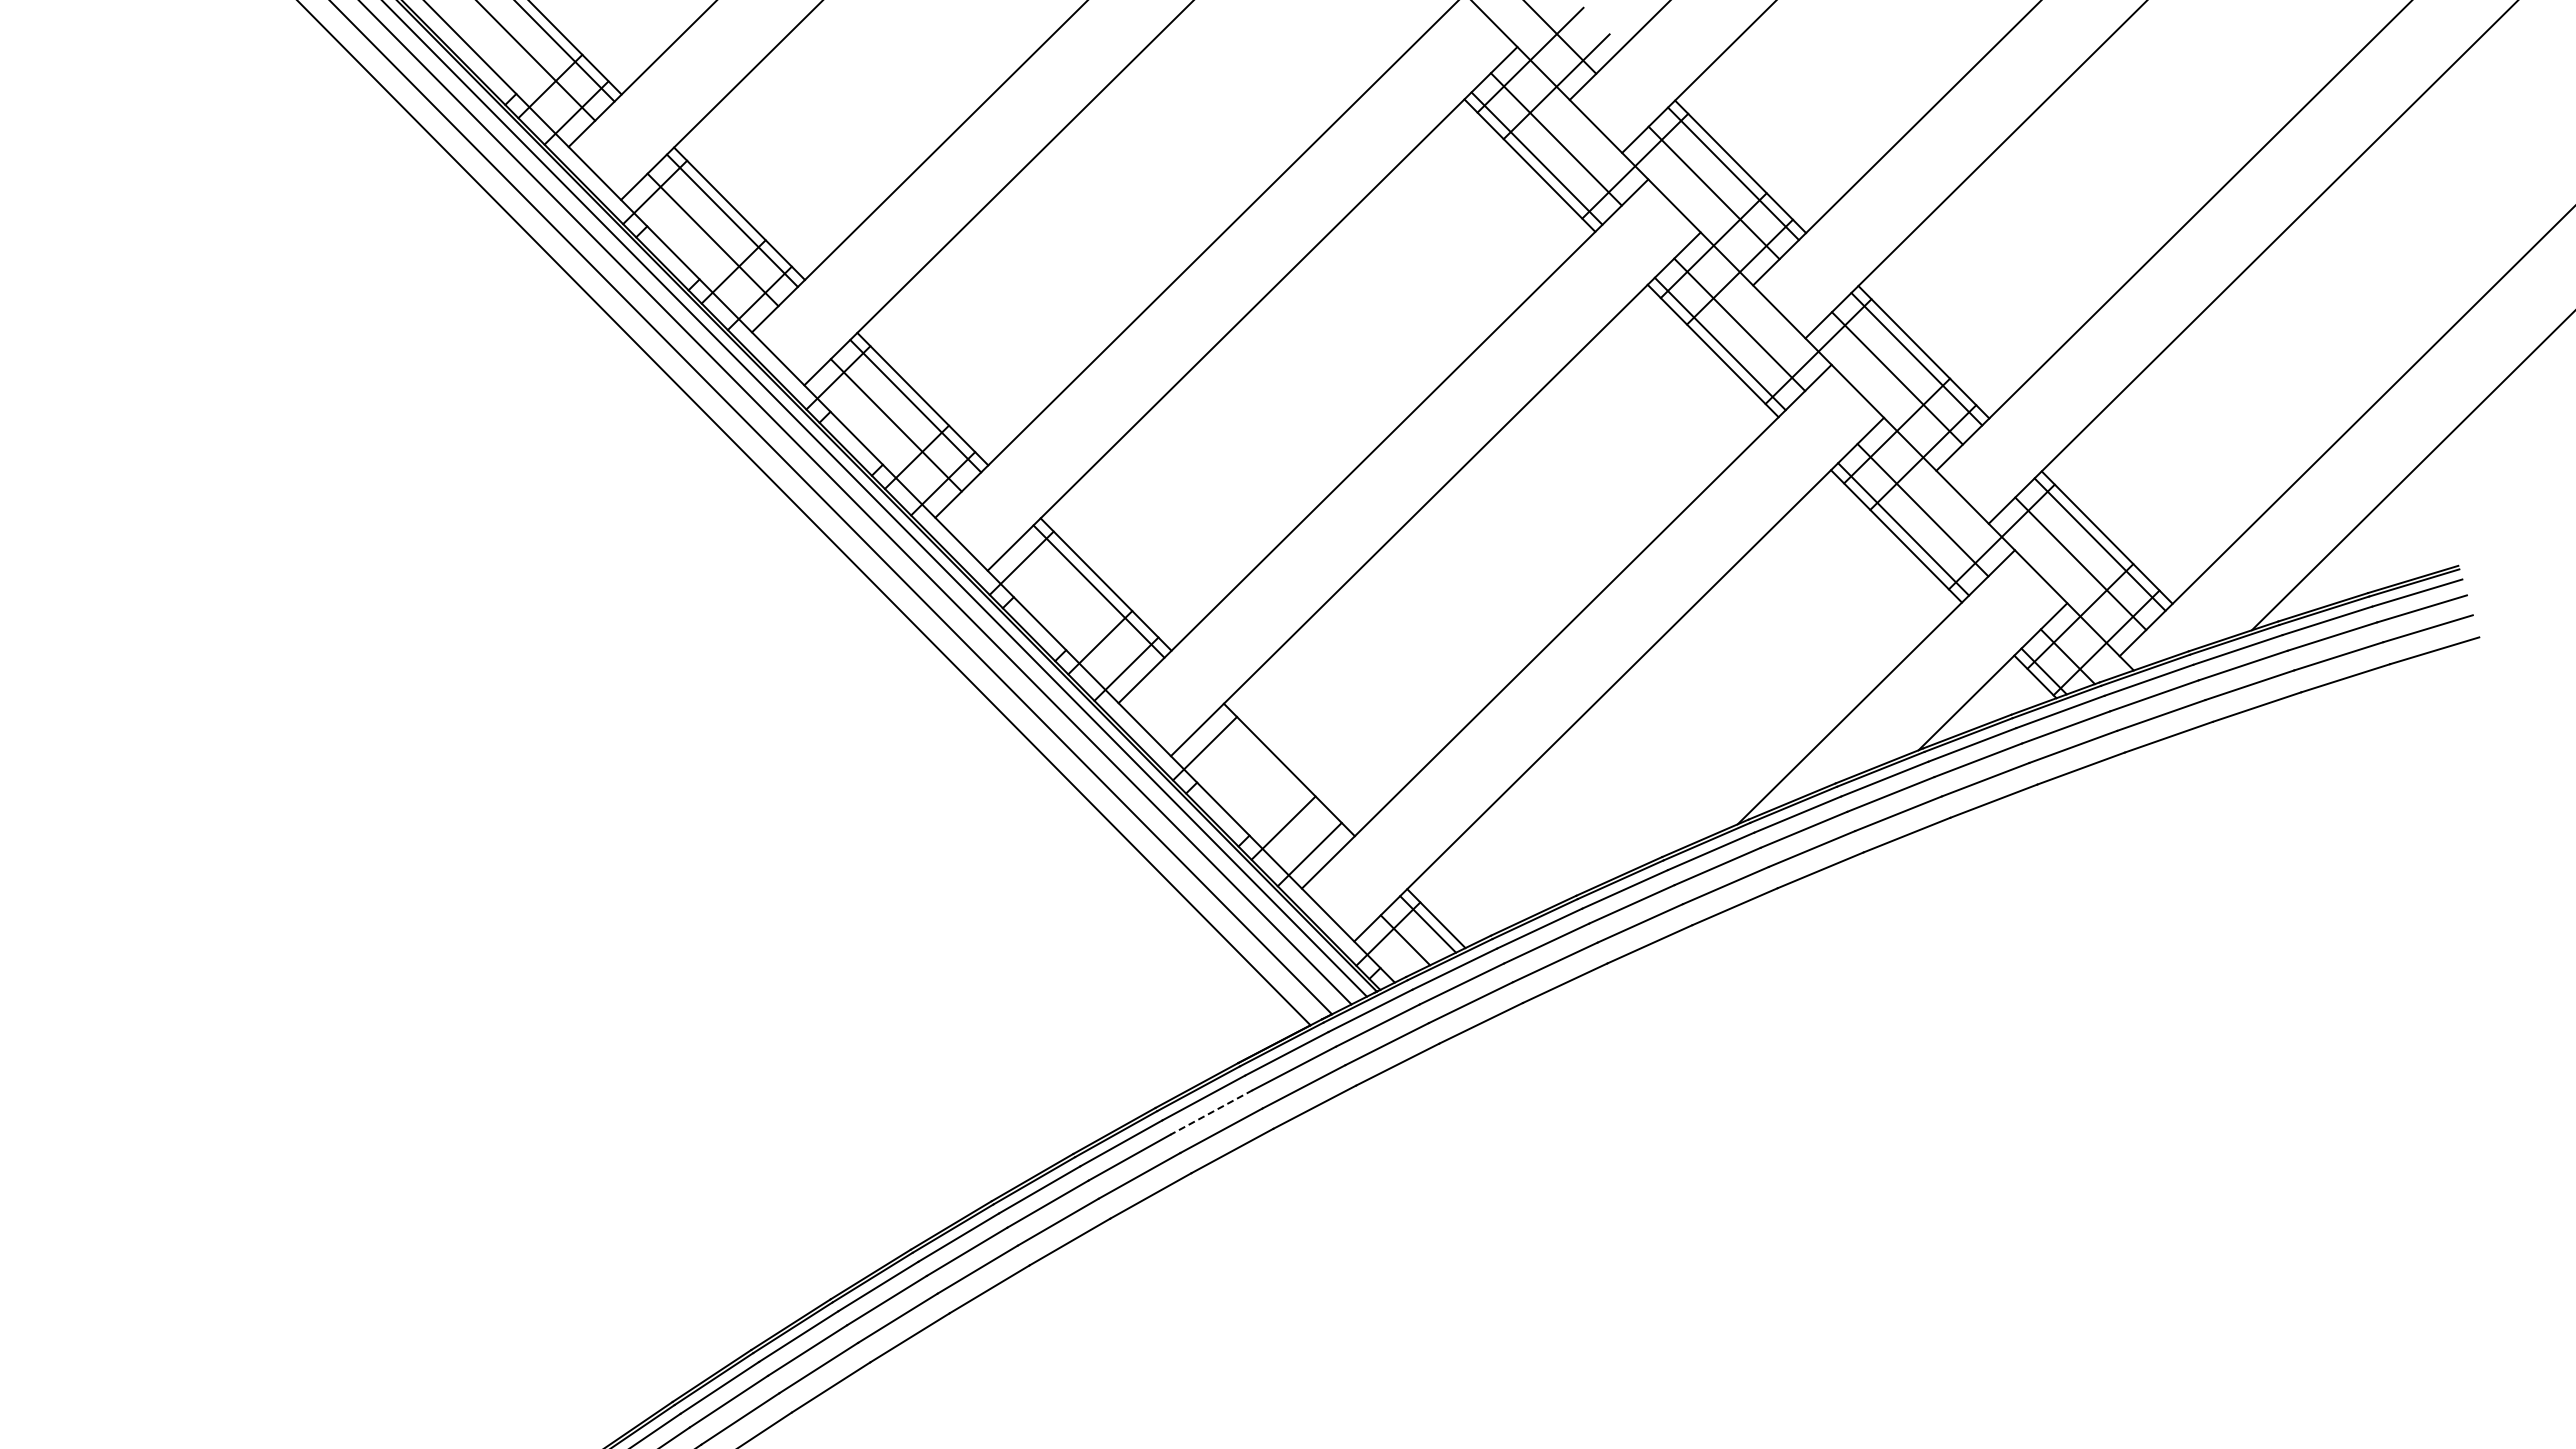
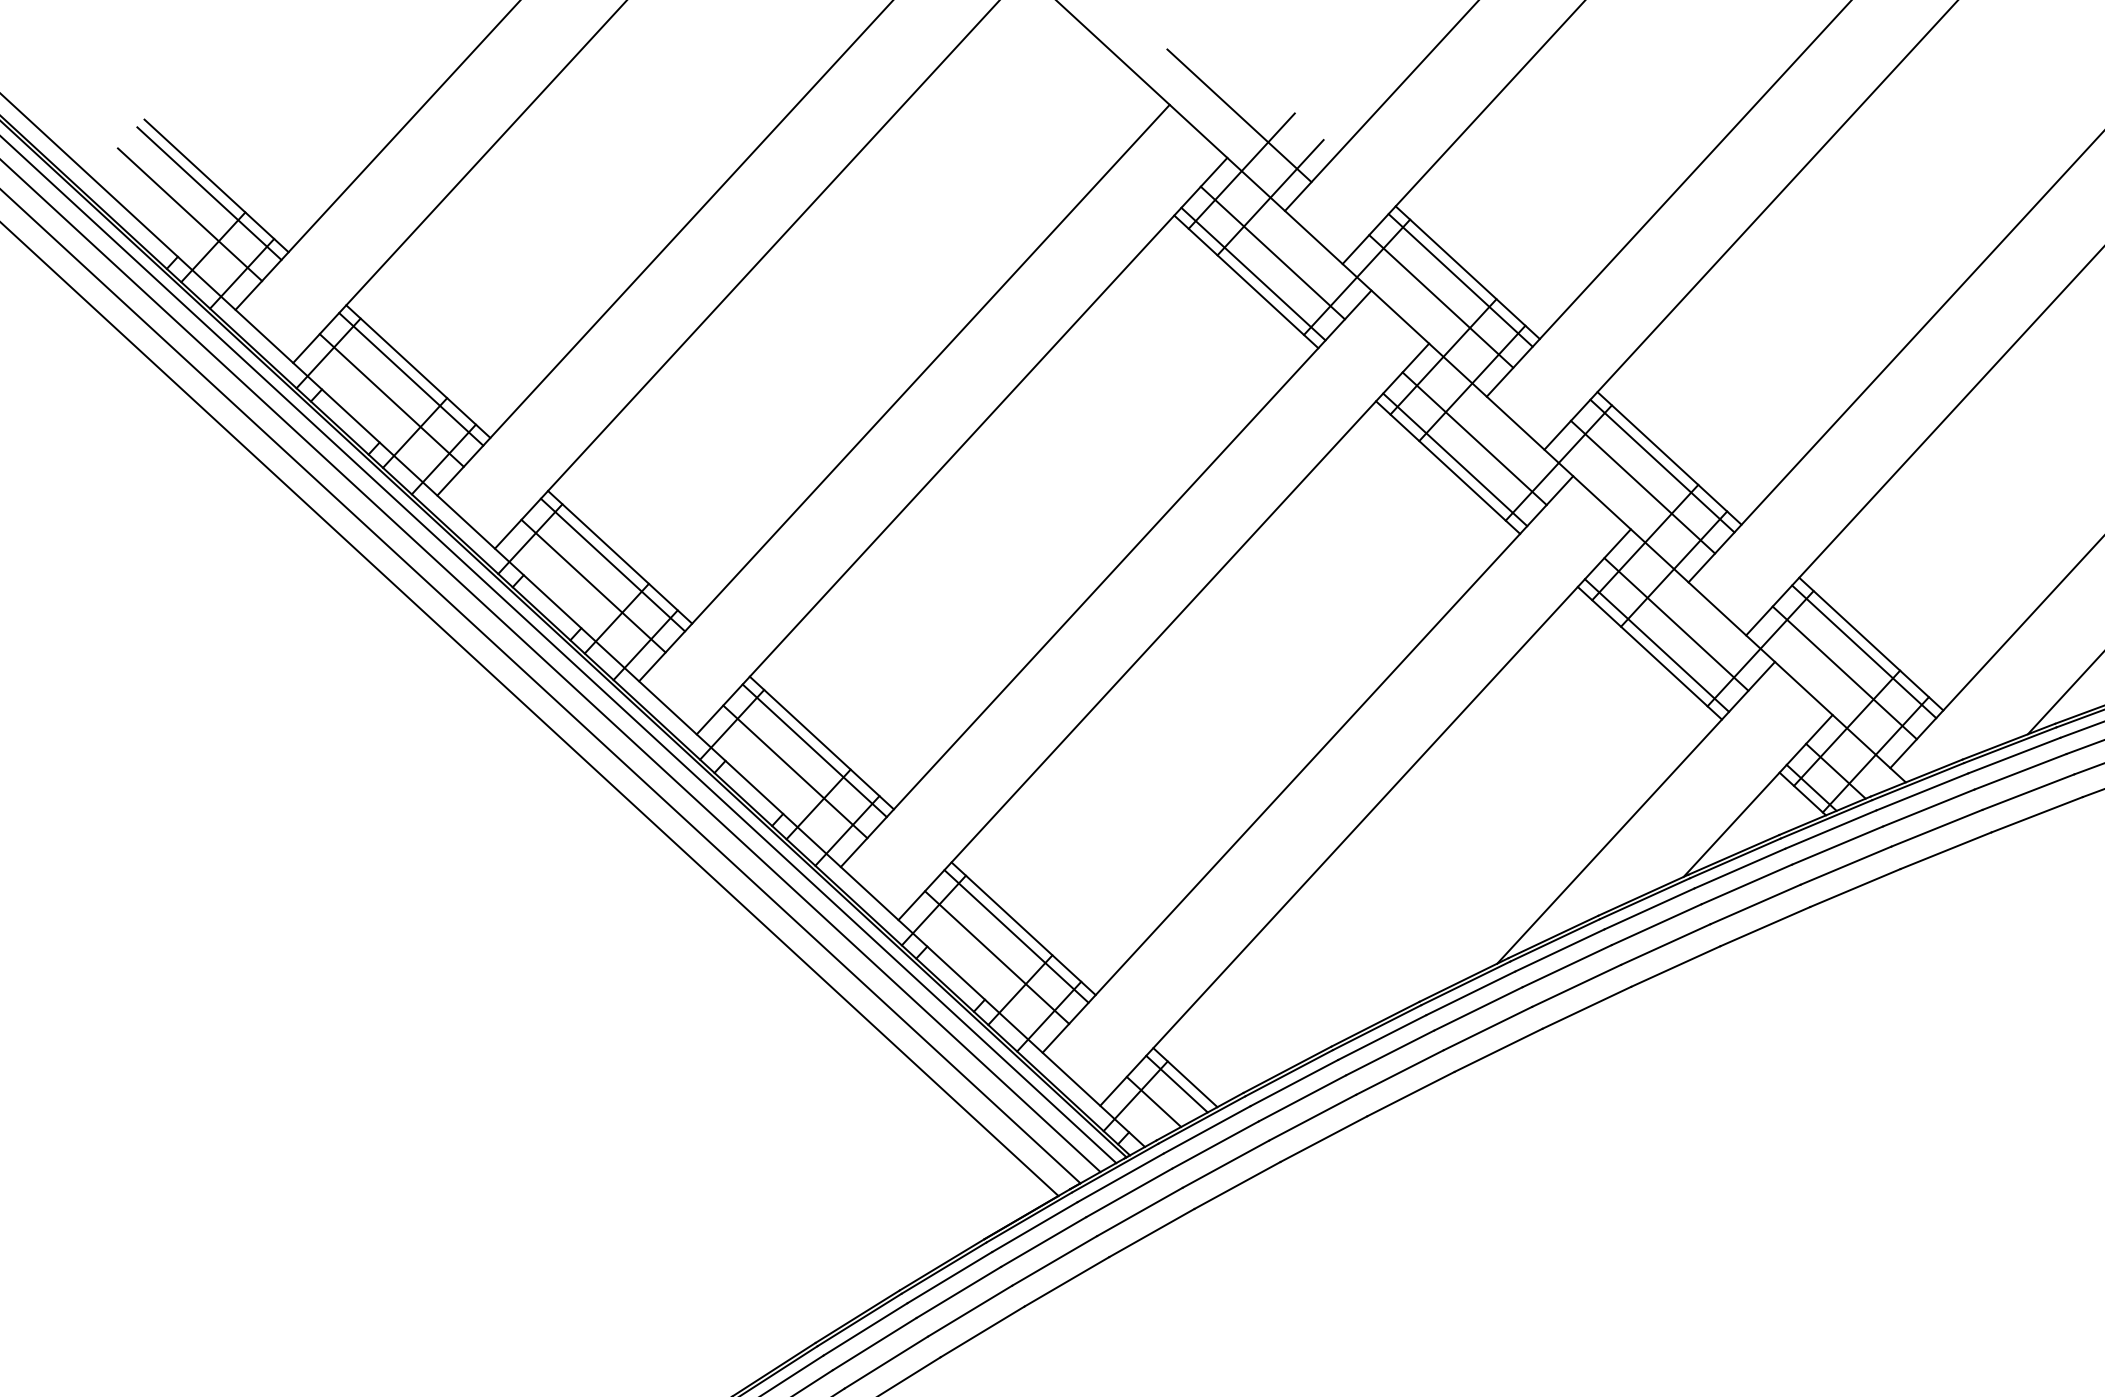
line: (1079, 610) -> (795, 771), added
line: (1281, 776) -> (1015, 935), added
line: (1262, 795) -> (996, 956), added
line: (1211, 1112) -> (958, 1292), dashed -> solid

